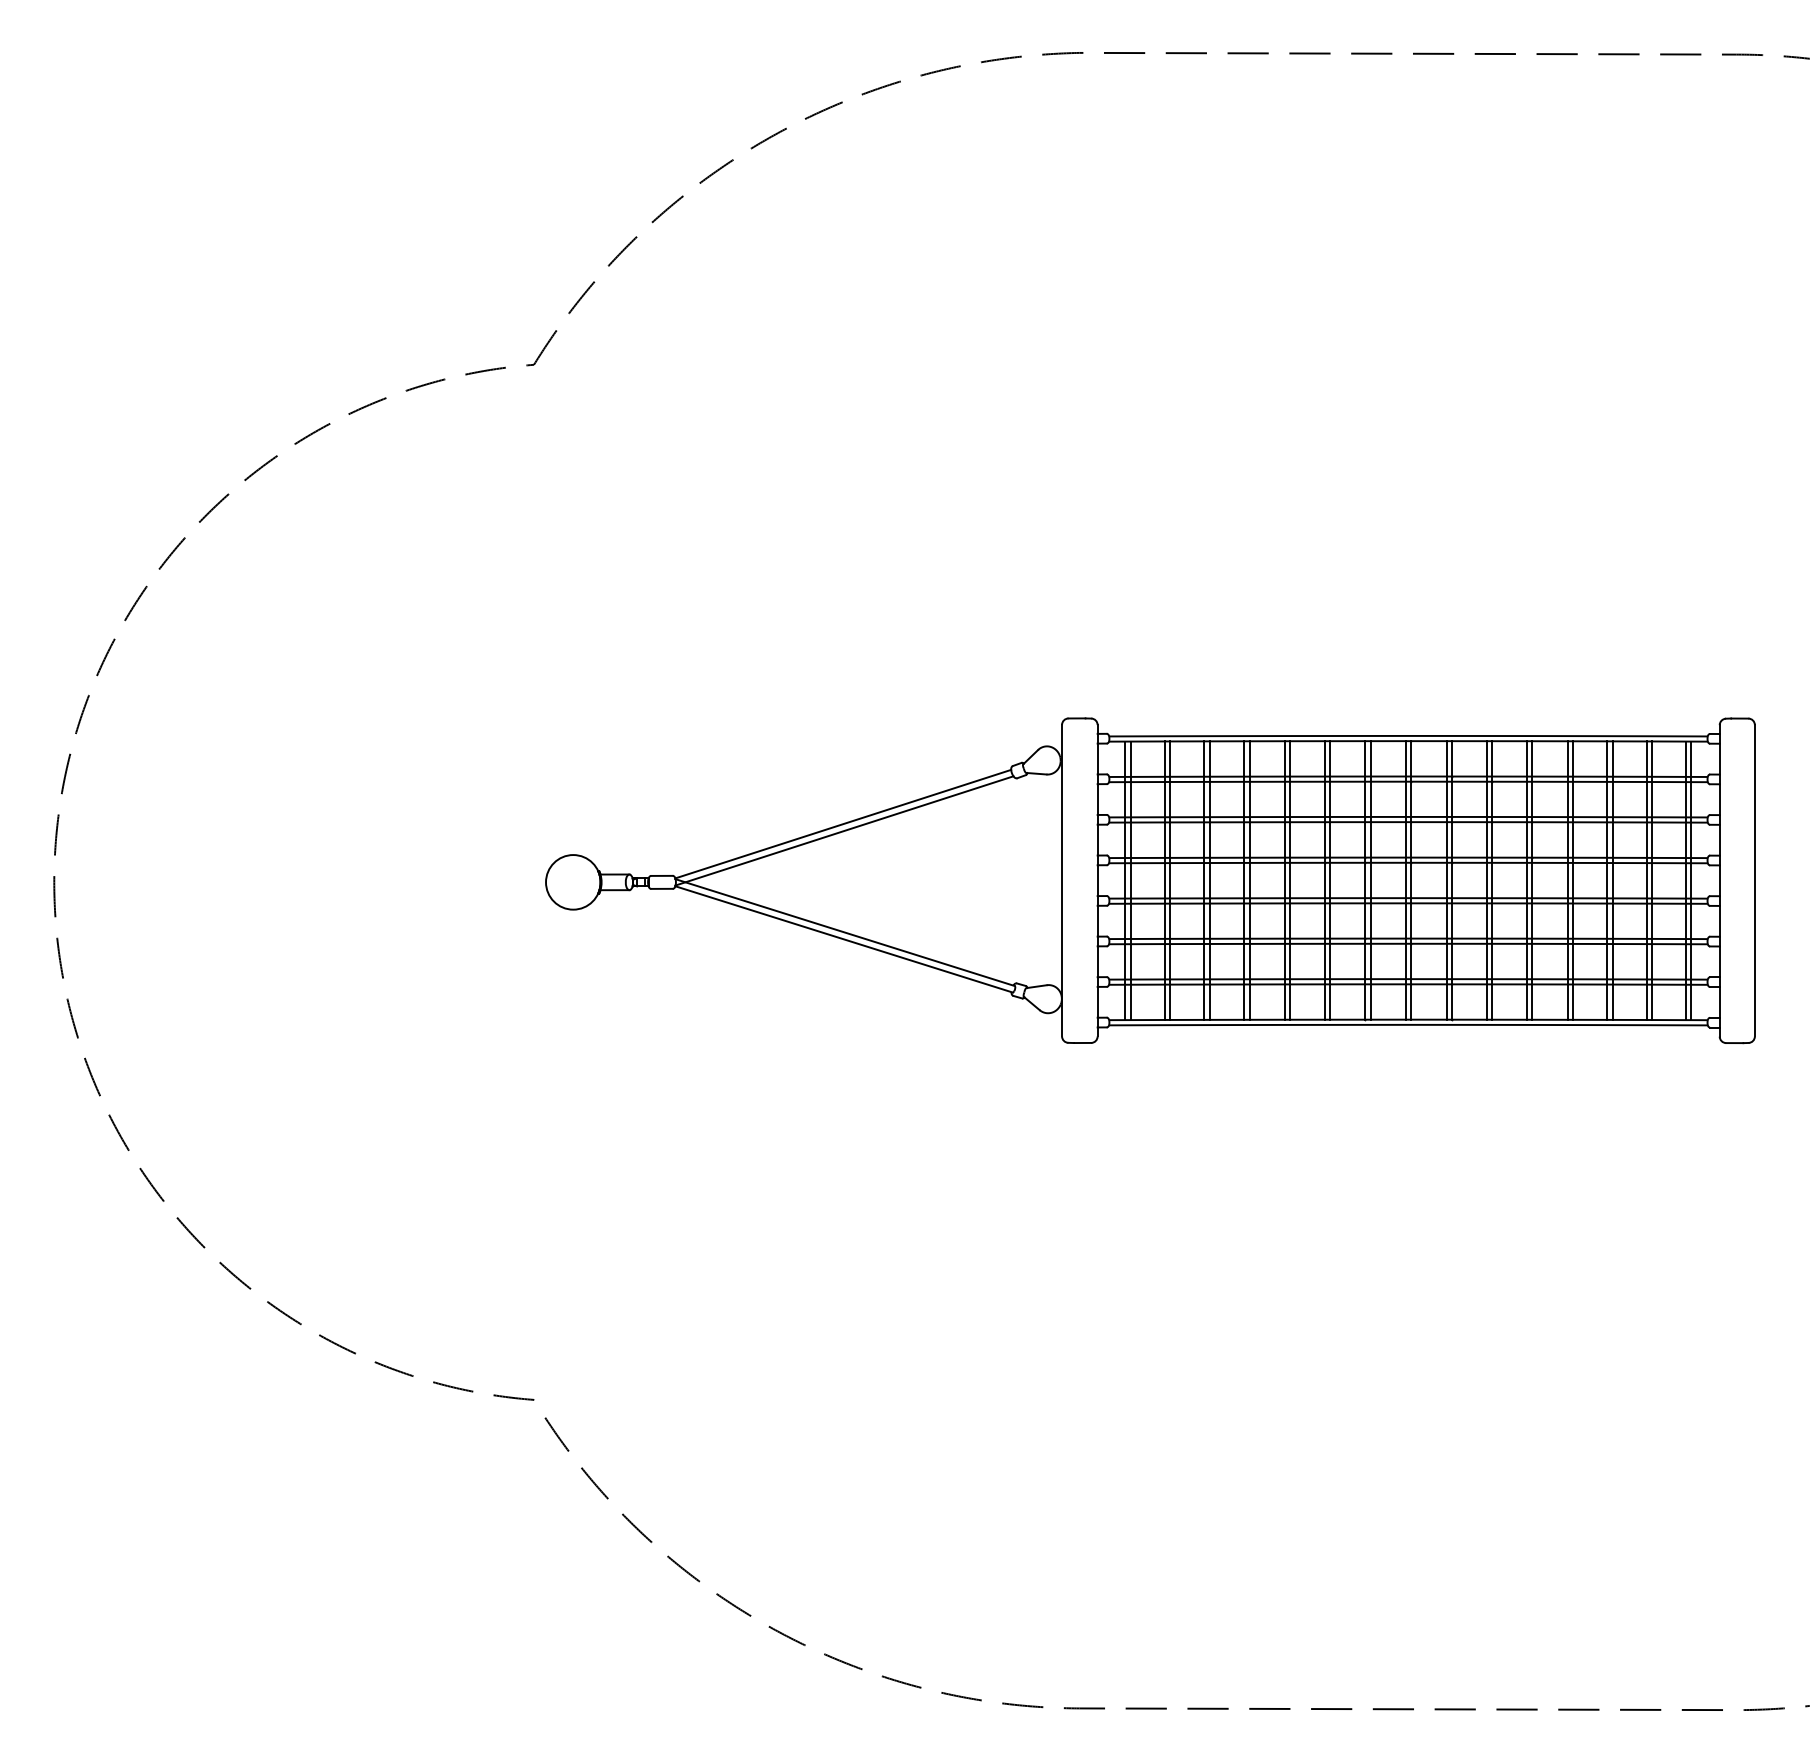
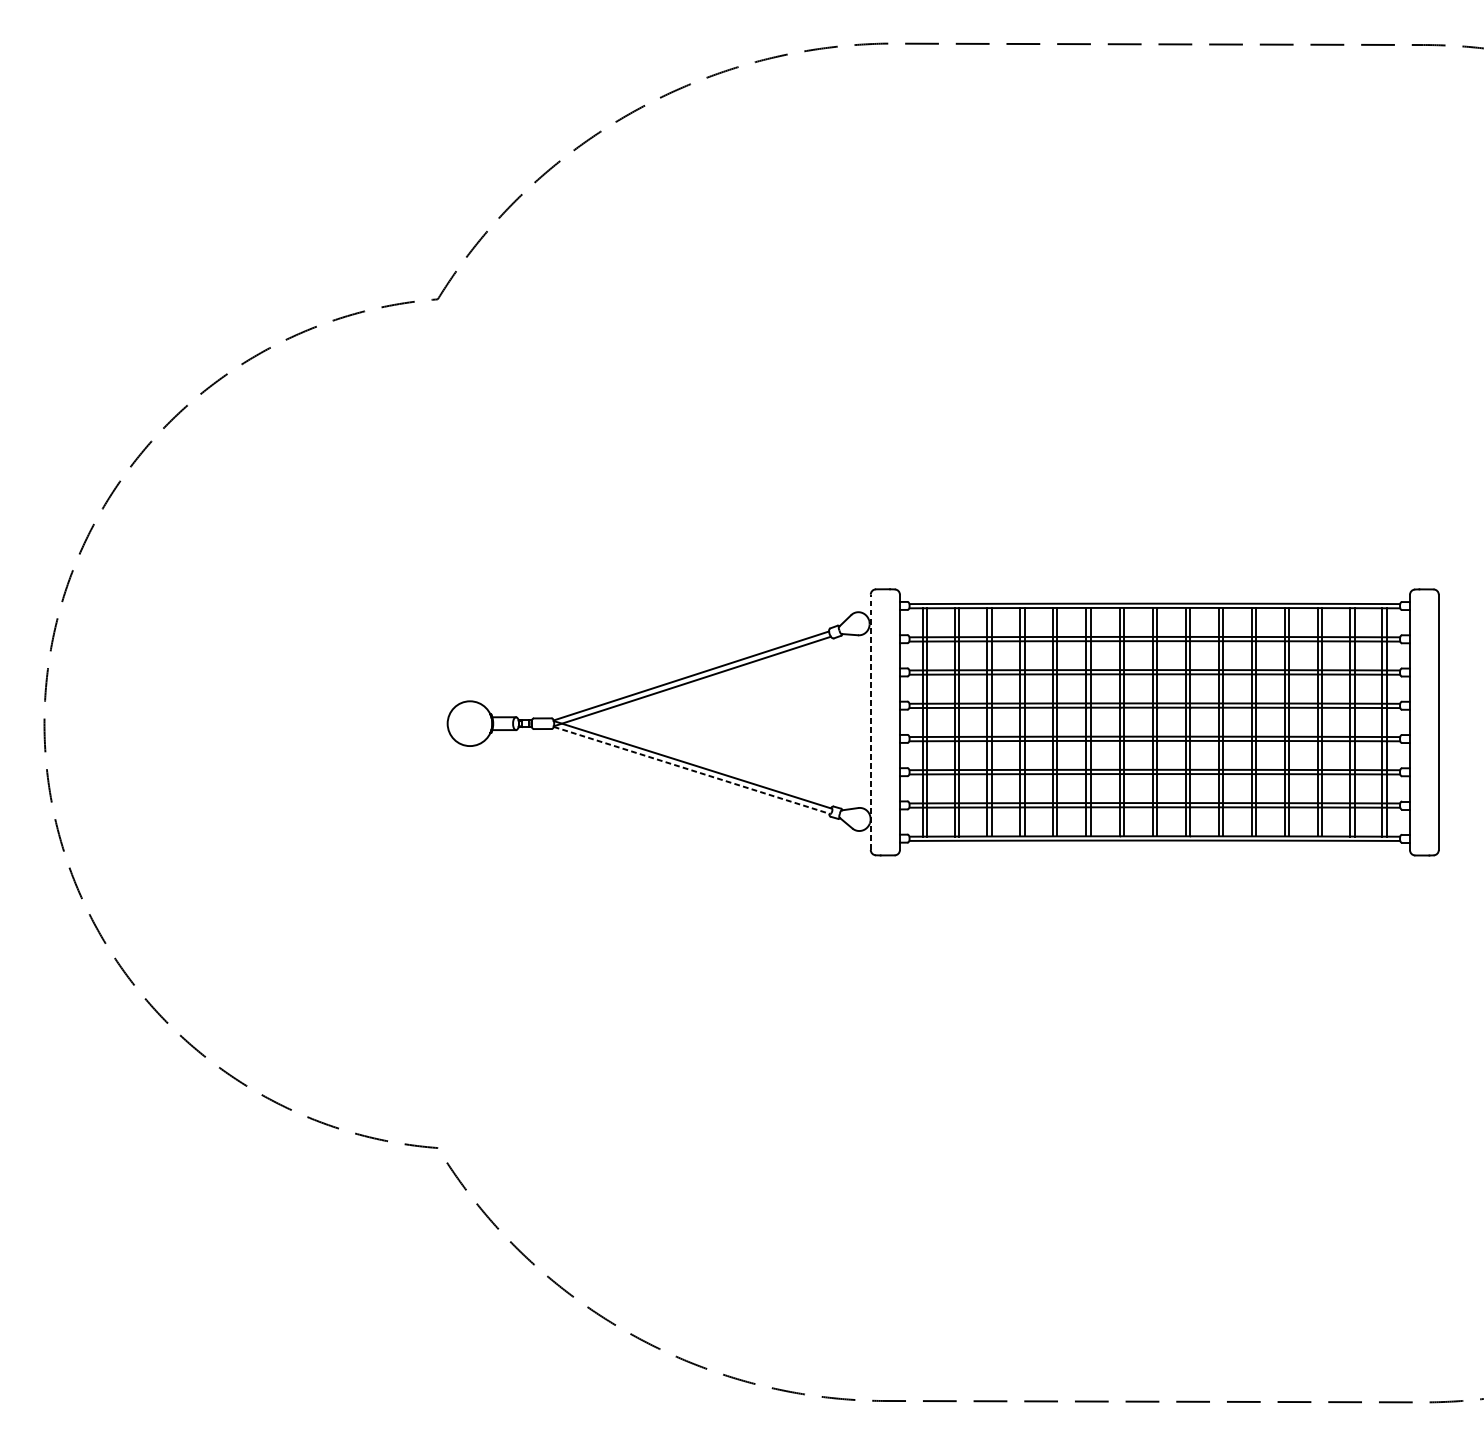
line: (1062, 880) -> (871, 722), solid -> dashed
line: (844, 939) -> (692, 770), solid -> dashed

